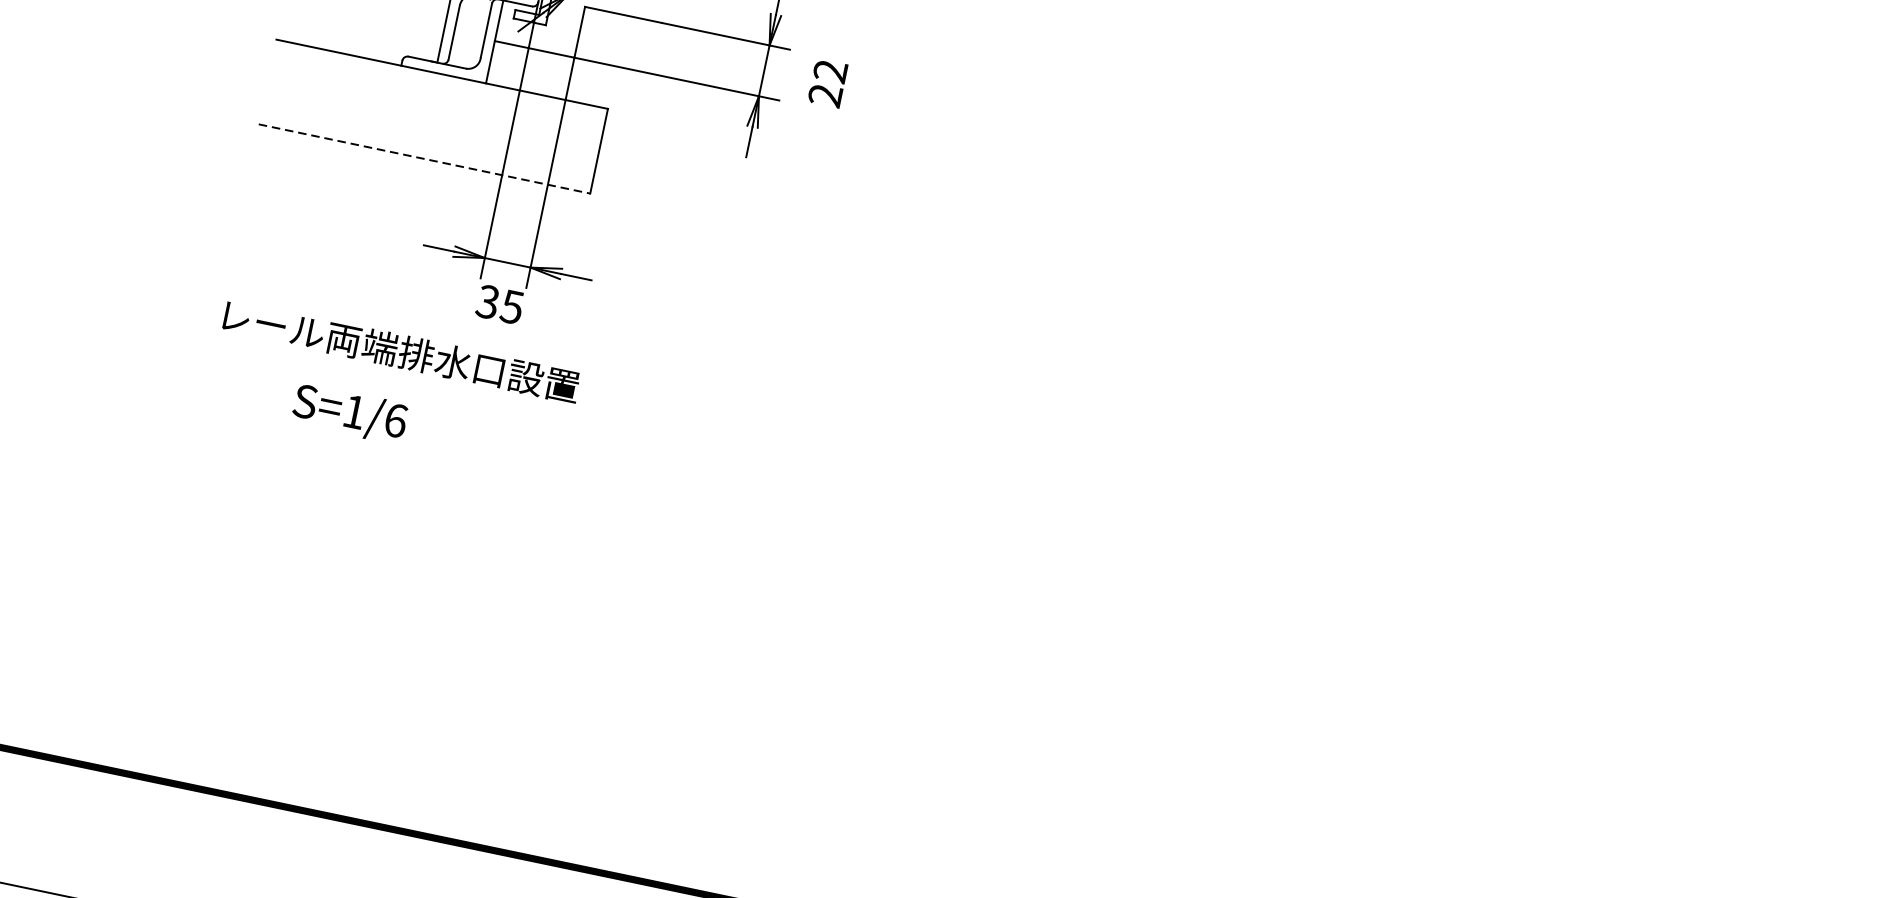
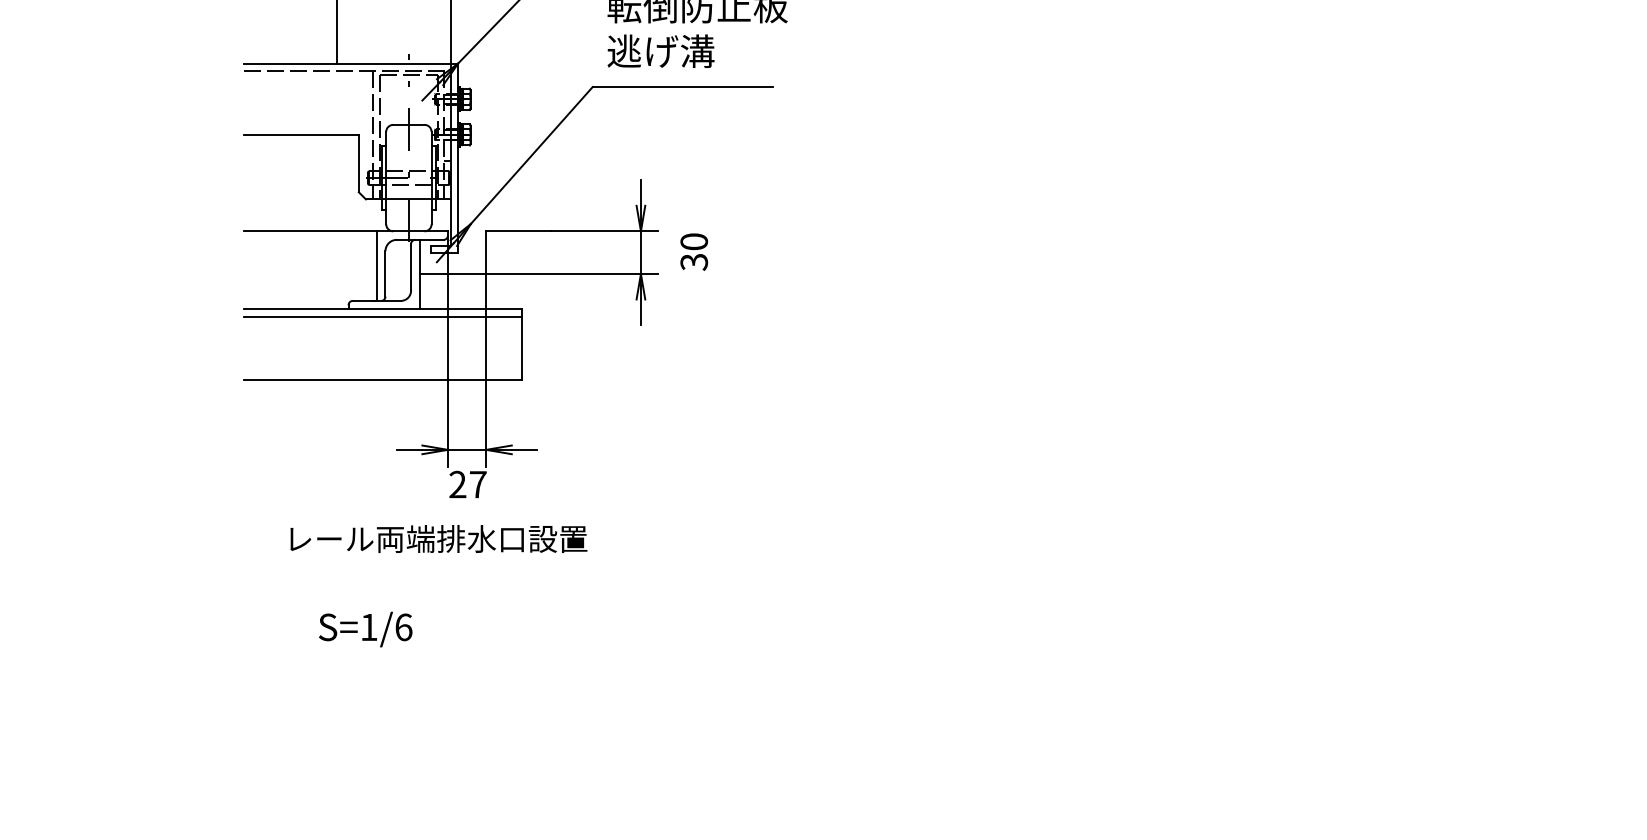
line: (440, 82) -> (382, 316), added
text: (828, 82) -> (694, 251), 22 -> 30
line: (424, 158) -> (382, 380), dashed -> solid
text: (499, 304) -> (467, 484), 35 -> 27
text: (401, 350) -> (438, 538), moved
text: (349, 413) -> (365, 629), moved

